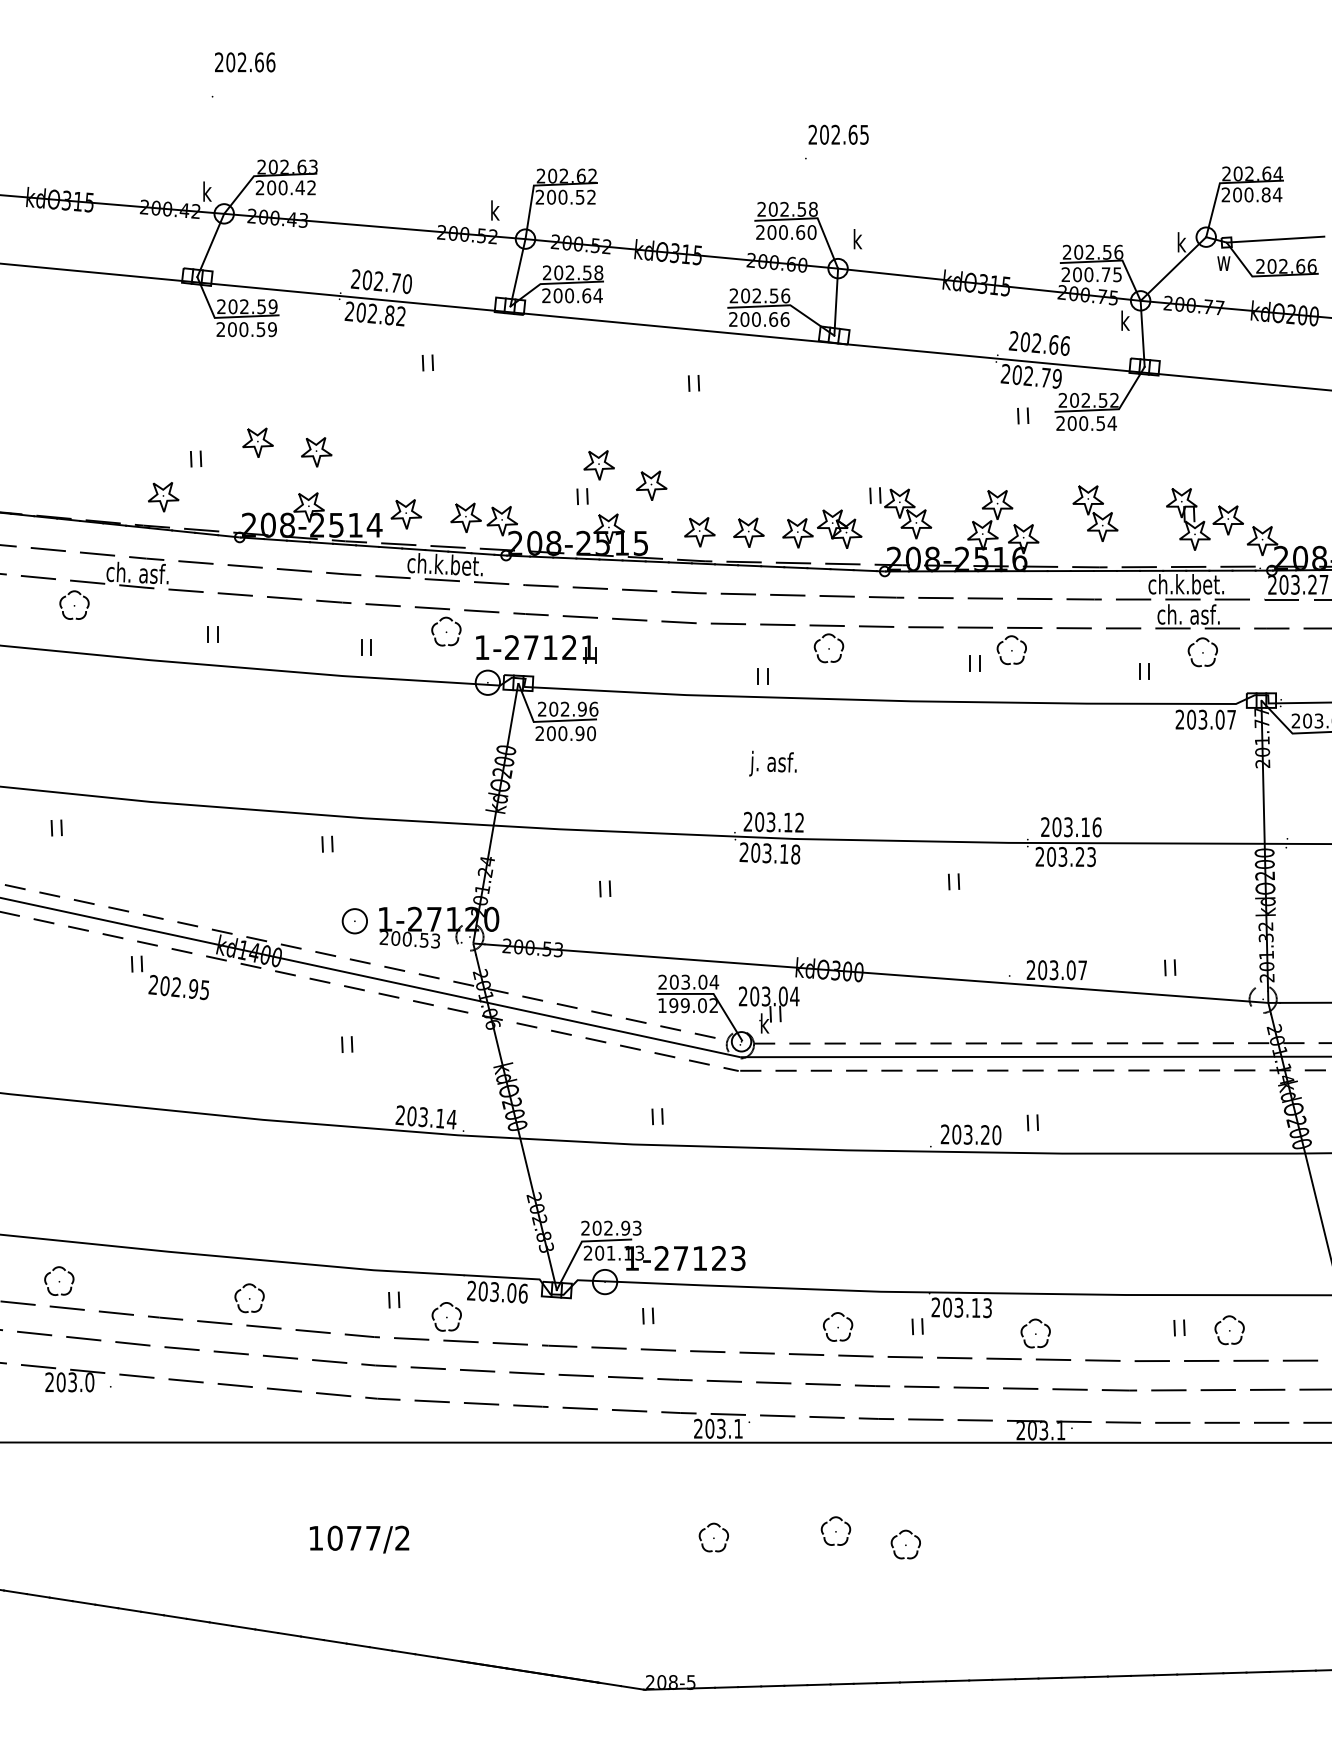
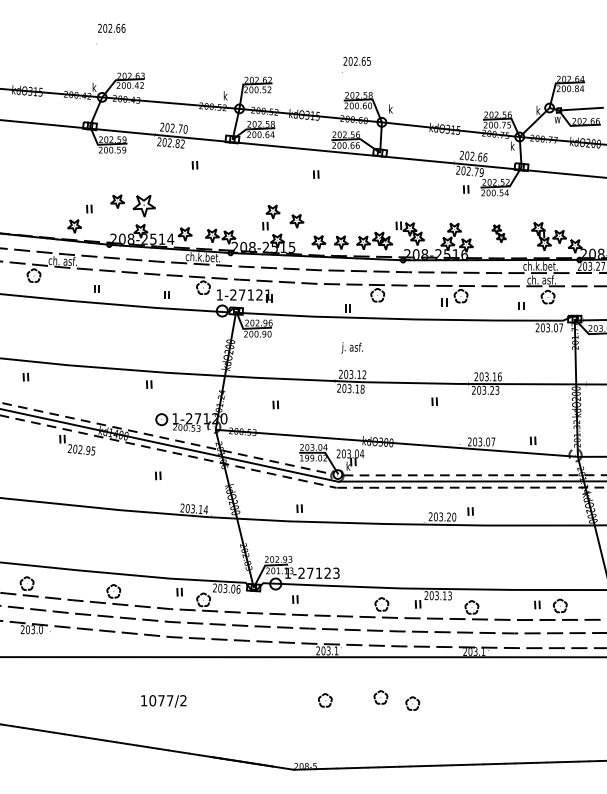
text: (837, 141) -> (356, 64), moved
part: (316, 451) -> (144, 205), size x1.6
part: (1094, 512) -> (498, 233), size x0.7

